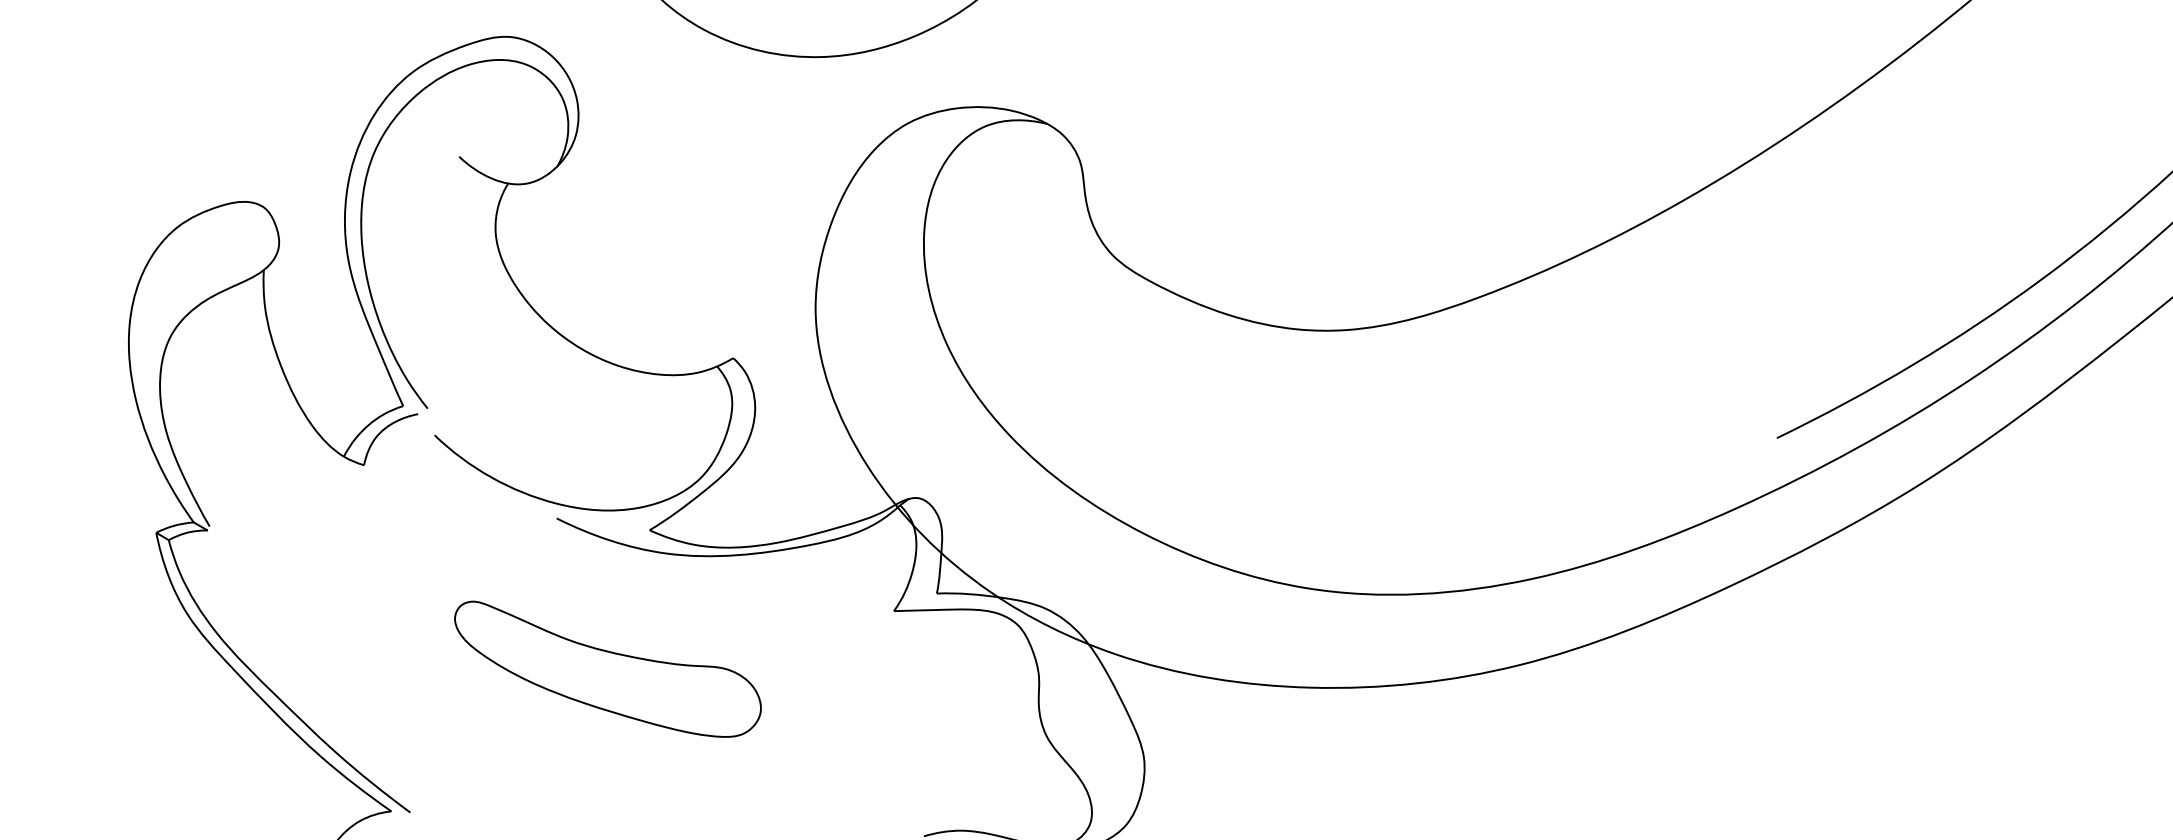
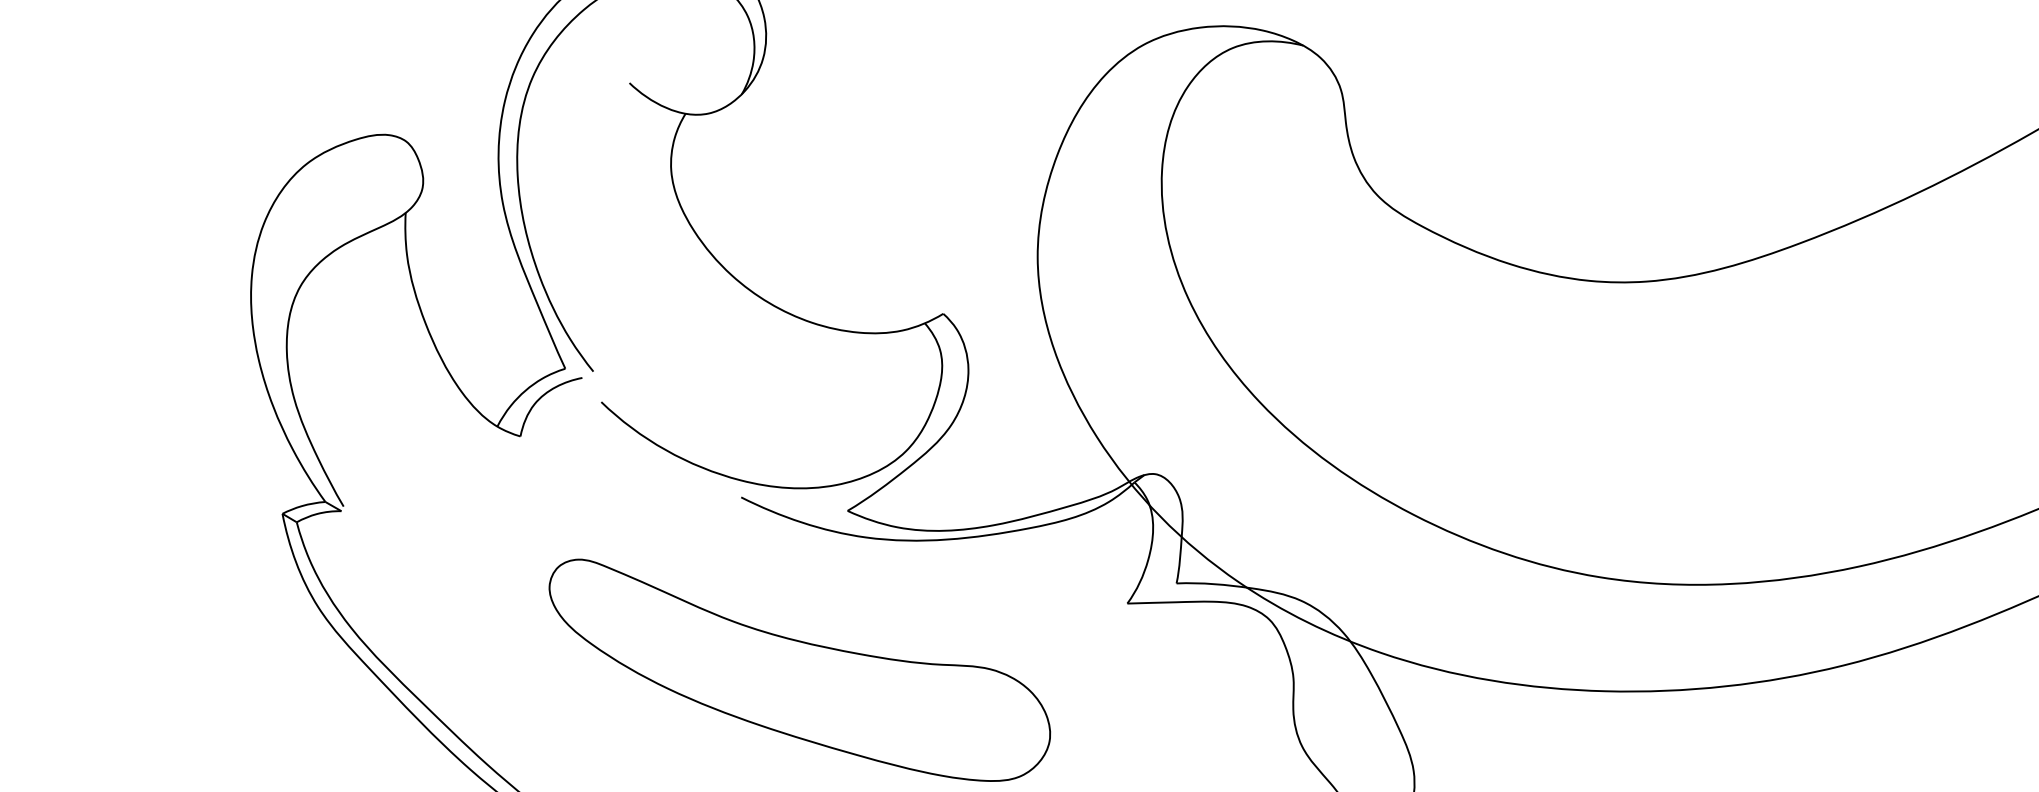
part: (607, 668) -> (799, 669), size x1.43

